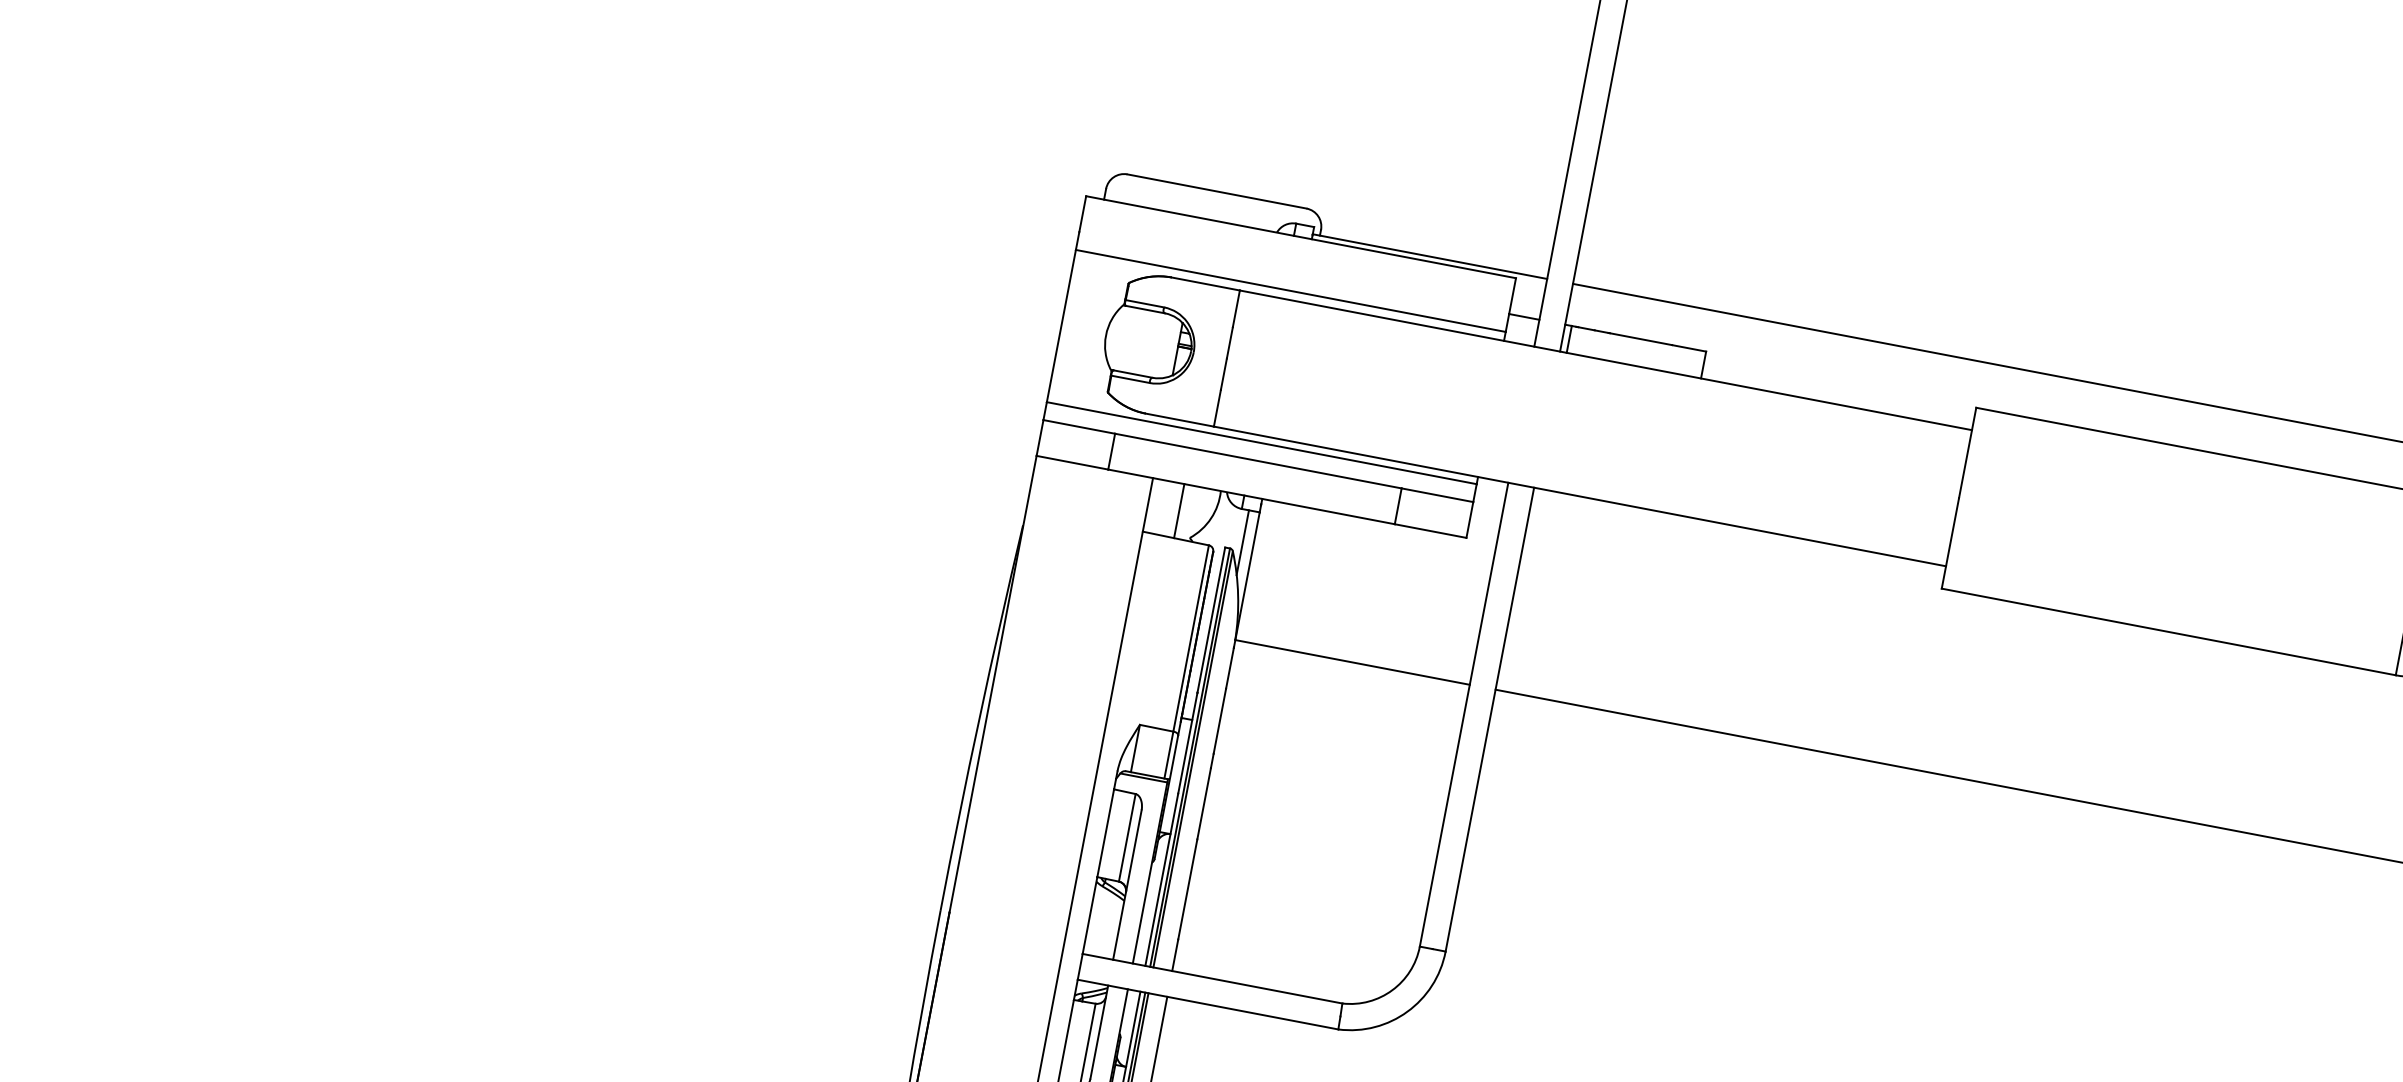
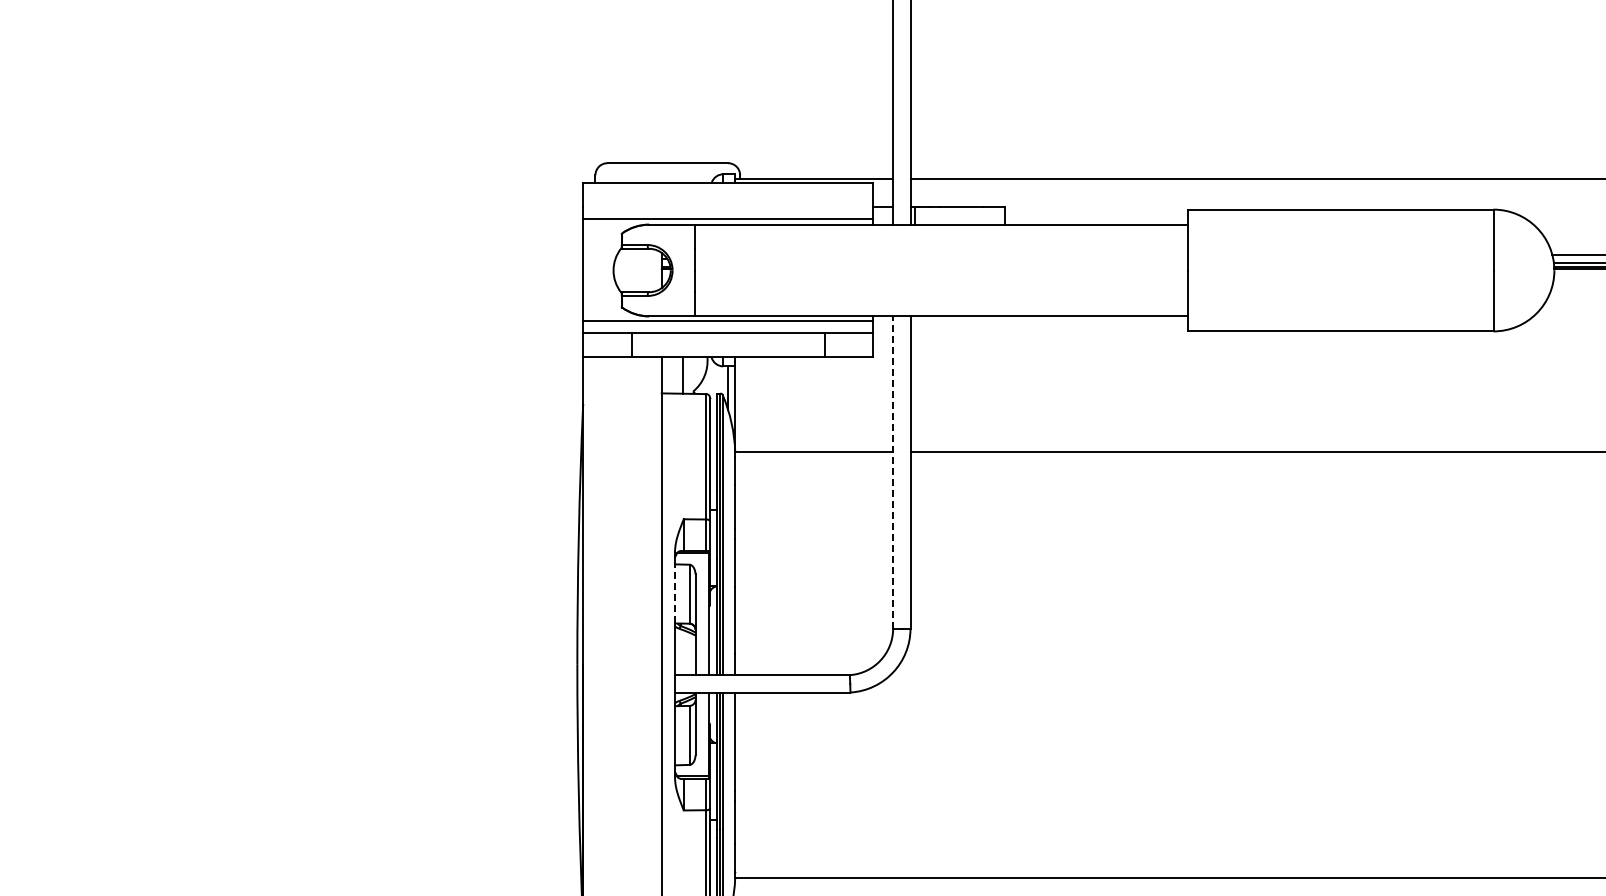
line: (1464, 713) -> (893, 471), solid -> dashed
line: (1106, 832) -> (675, 593), solid -> dashed

